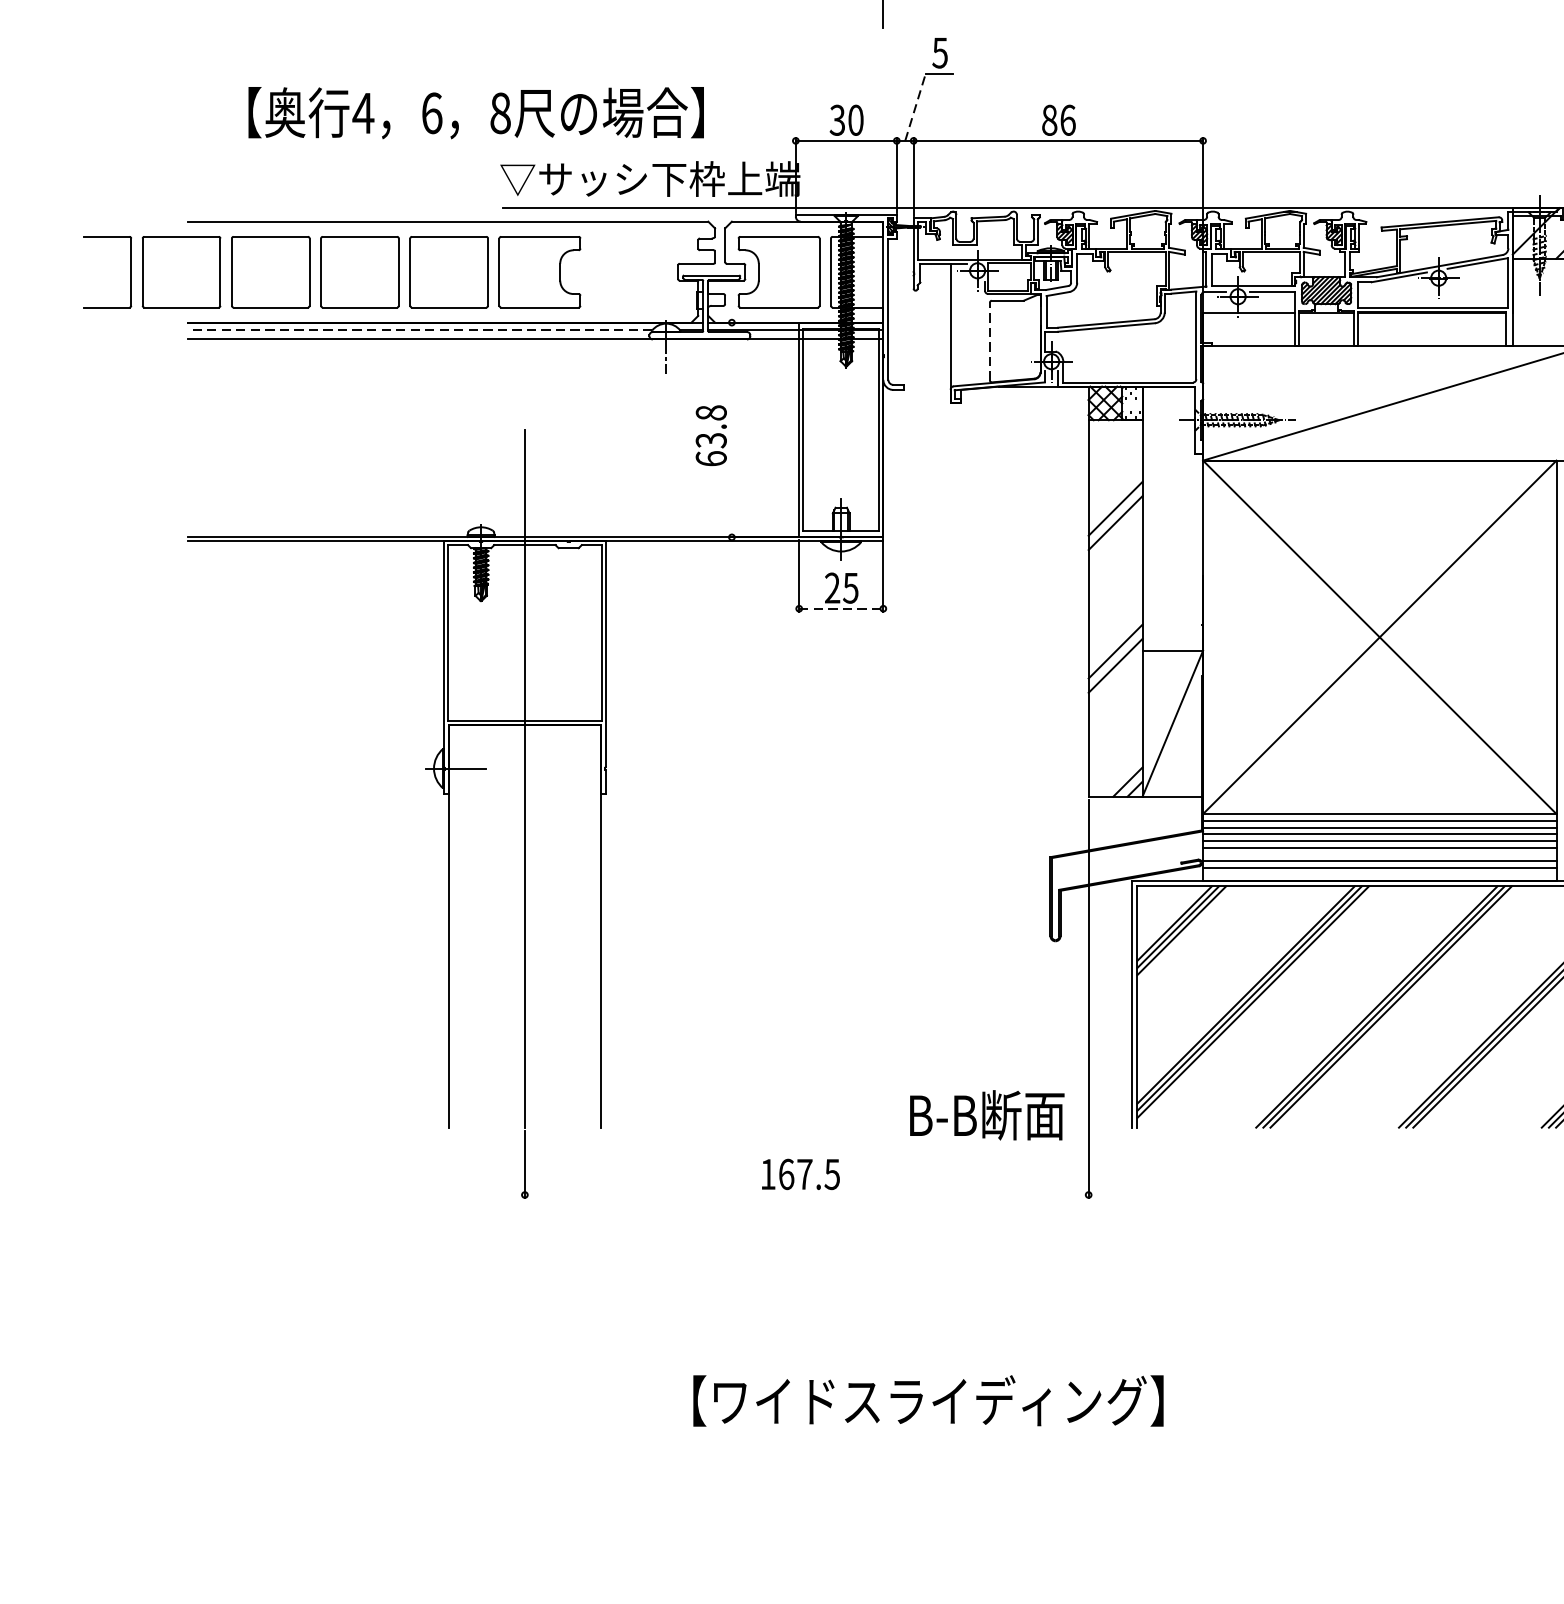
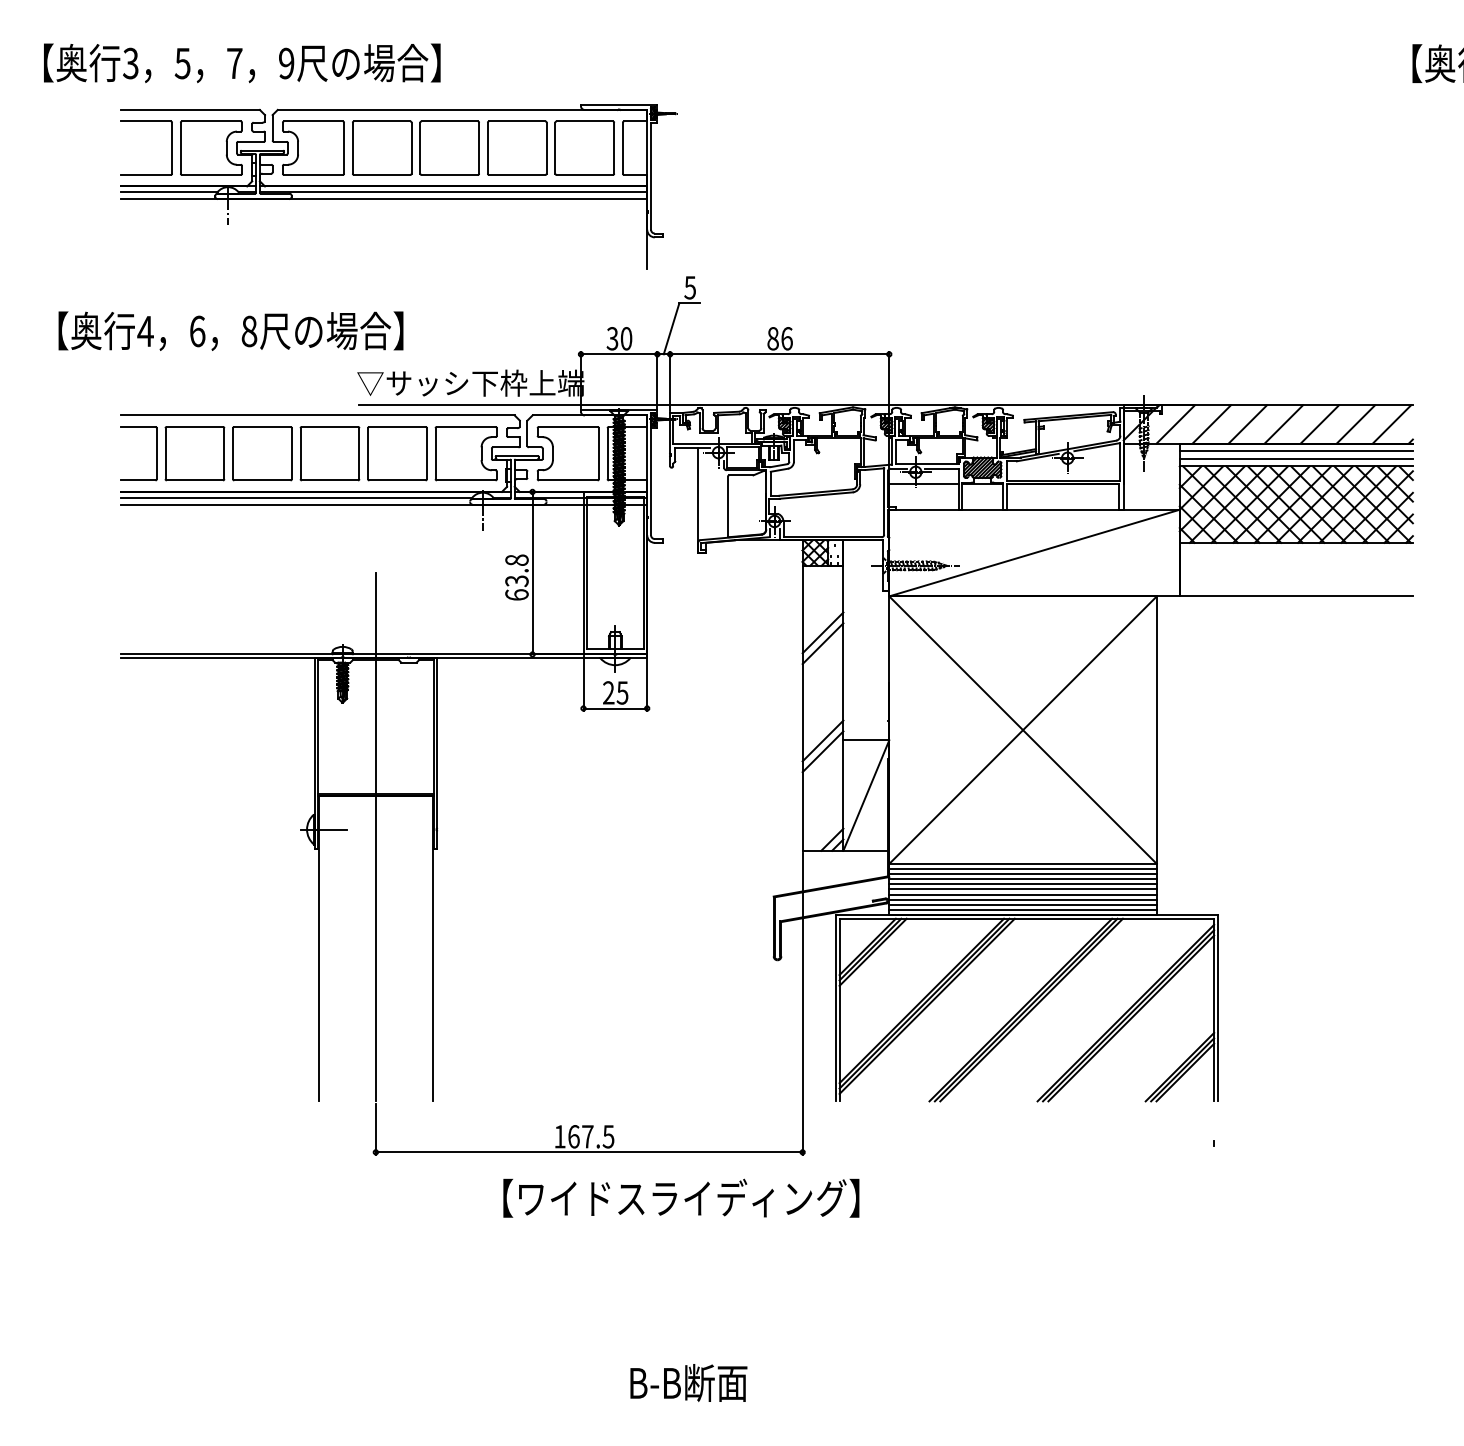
line: (915, 106) -> (671, 328), dashed -> solid
text: (475, 112) -> (230, 330), moved
part: (331, 271) -> (308, 453), moved
line: (420, 330) -> (296, 497), dashed -> solid
line: (989, 341) -> (727, 506), dashed -> solid
line: (731, 429) -> (532, 572), added
line: (841, 608) -> (615, 708), dashed -> solid
line: (1379, 854) -> (1022, 894), added
line: (1379, 874) -> (1022, 909), added
text: (986, 1114) -> (688, 1382), moved
line: (805, 1195) -> (588, 1152), added
text: (928, 1399) -> (681, 1197), moved

